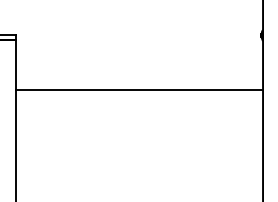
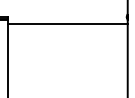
line: (139, 89) -> (67, 24), moved

